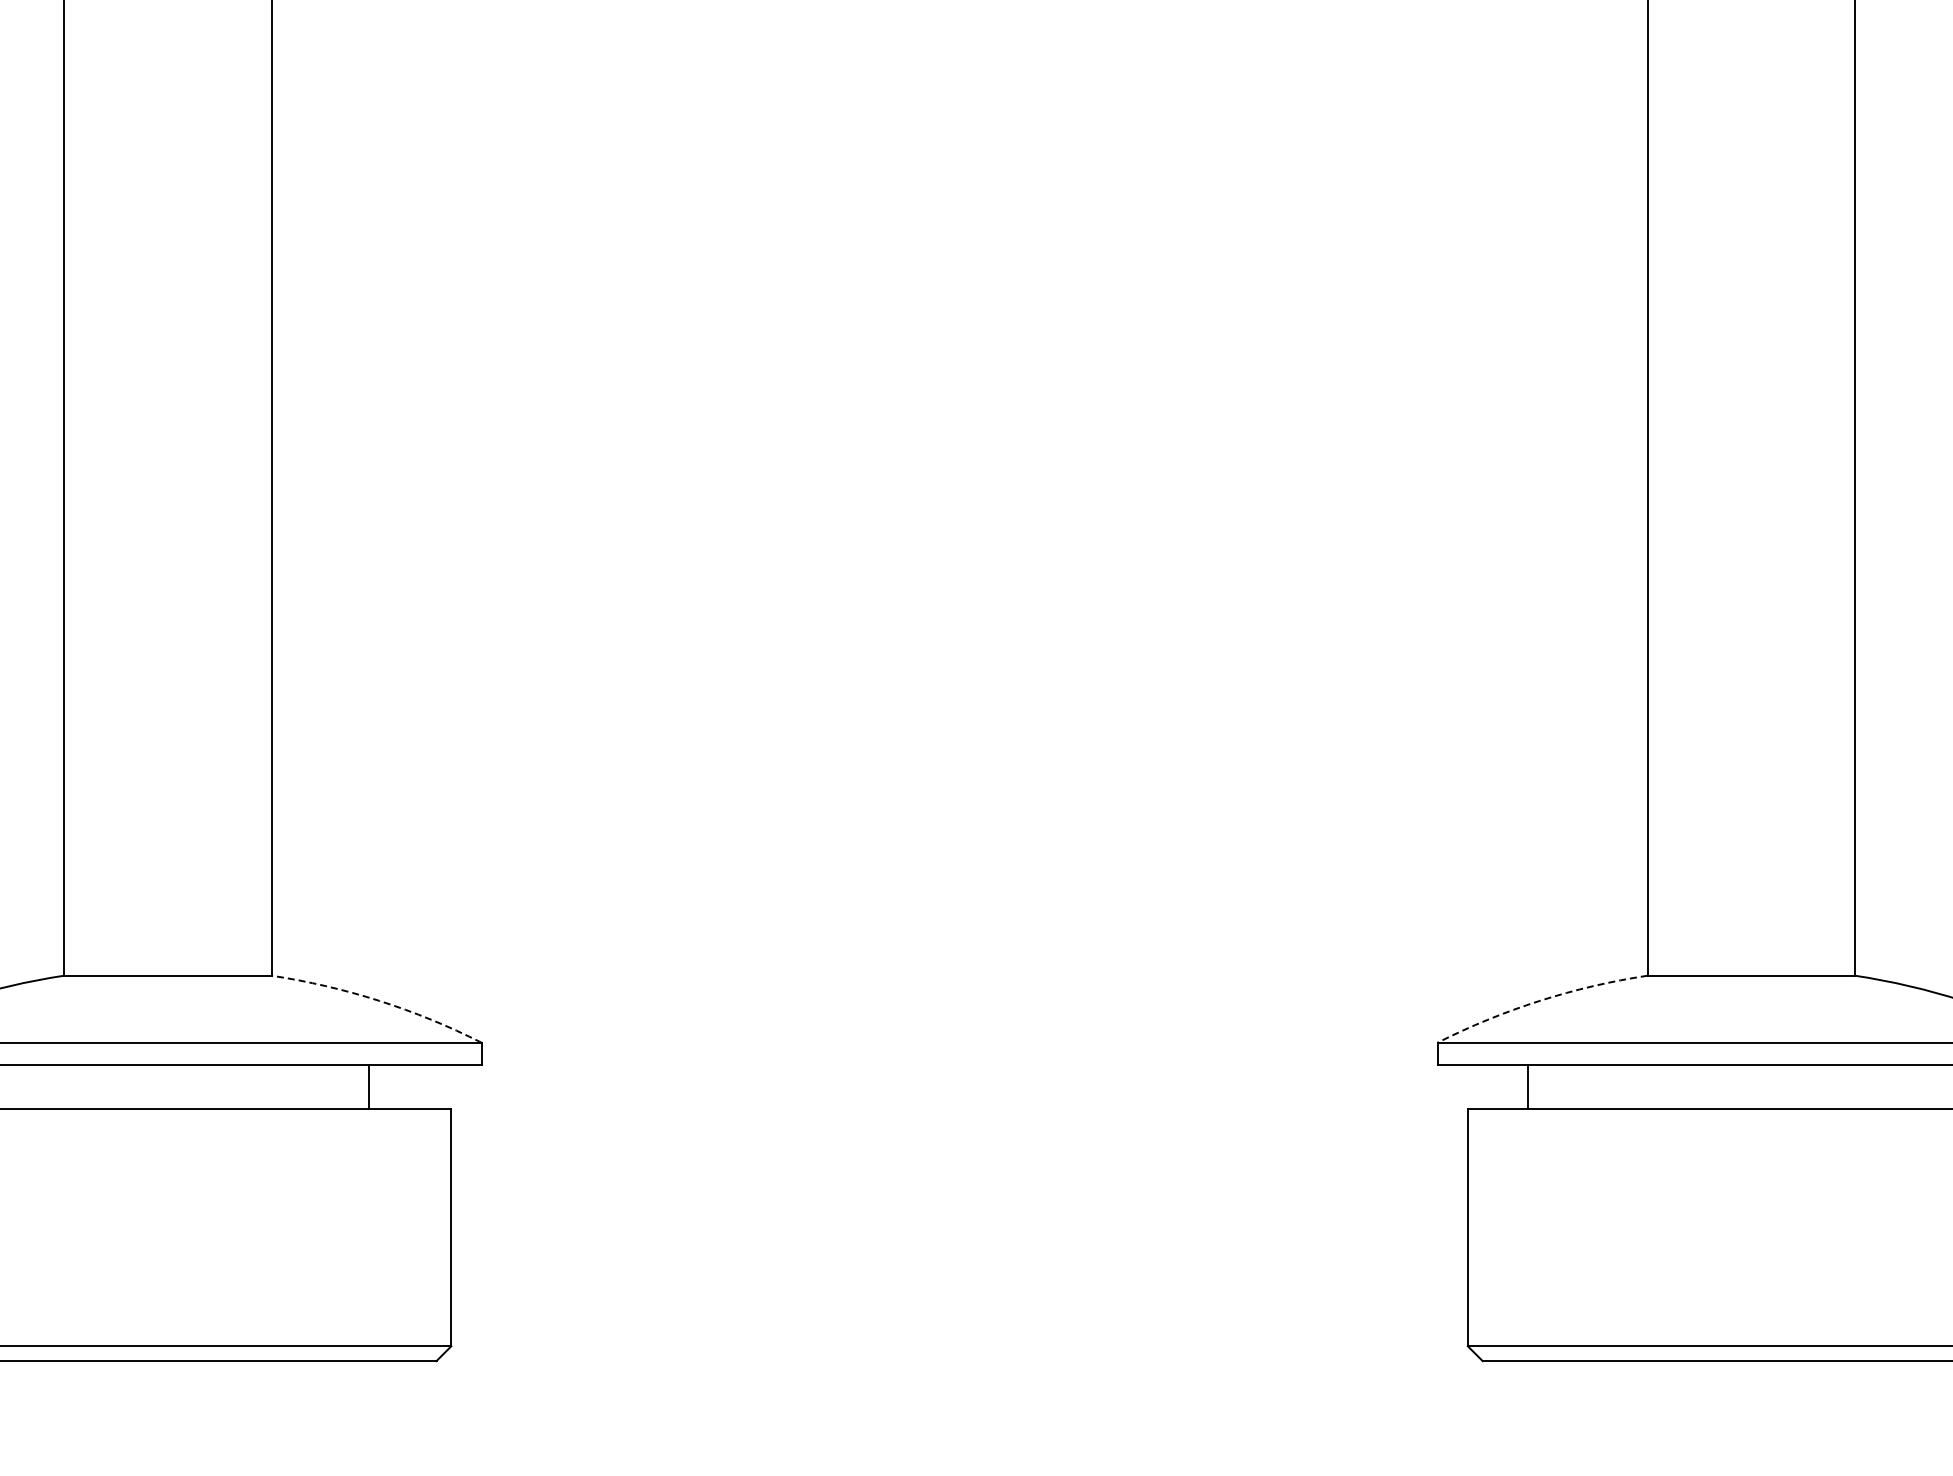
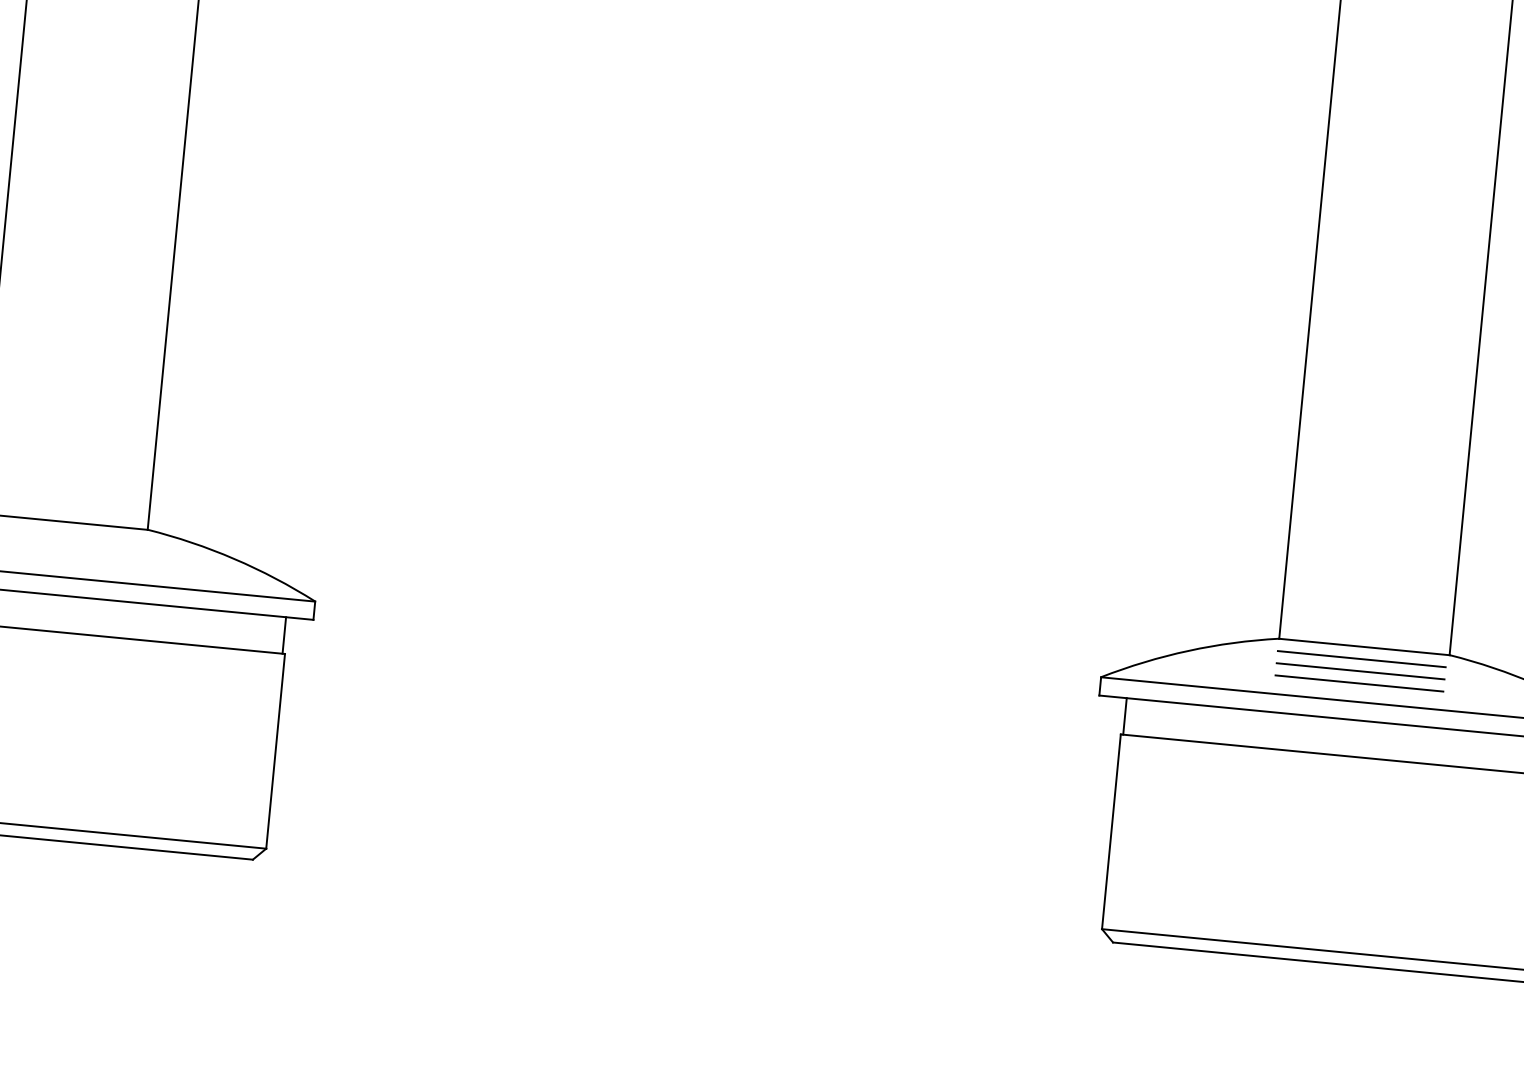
line: (1749, 990) -> (1361, 658), added
arc: (379, 1000) -> (234, 558), dashed -> solid
arc: (1539, 1000) -> (1188, 650), dashed -> solid
line: (1749, 1005) -> (1360, 671), added
line: (1749, 1020) -> (1359, 683), added
line: (369, 1087) -> (284, 635), moved
line: (1527, 1087) -> (1124, 716), moved

